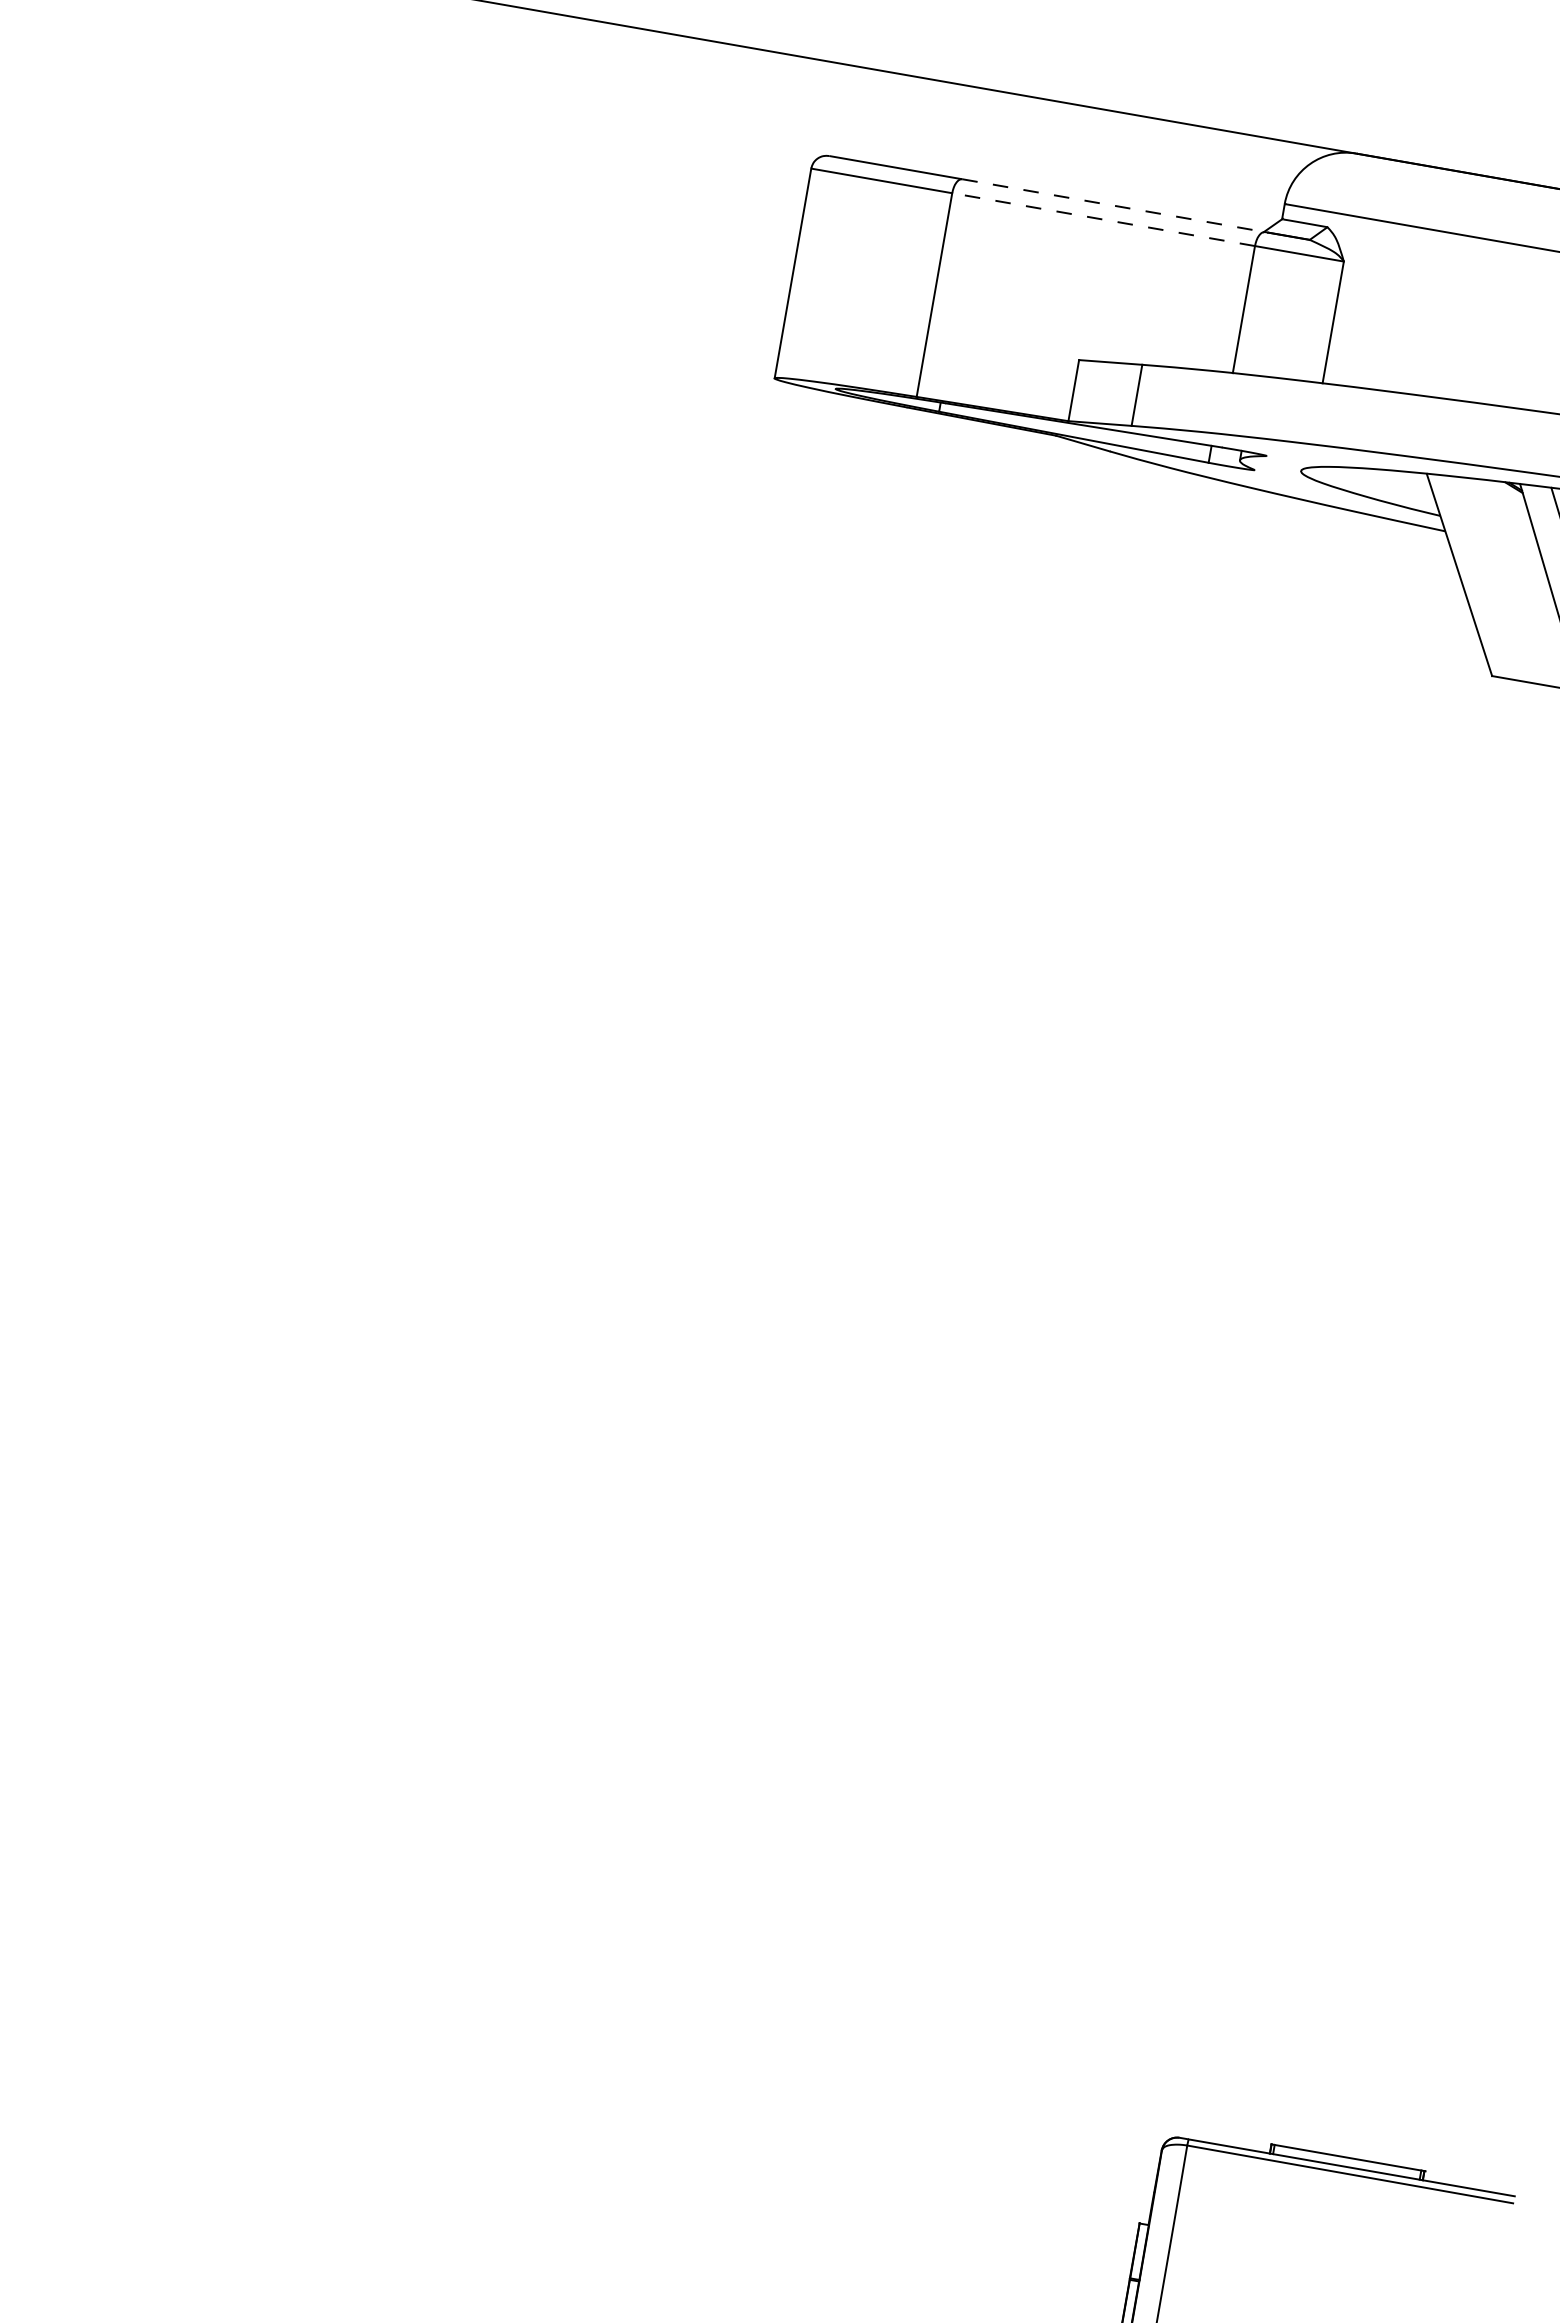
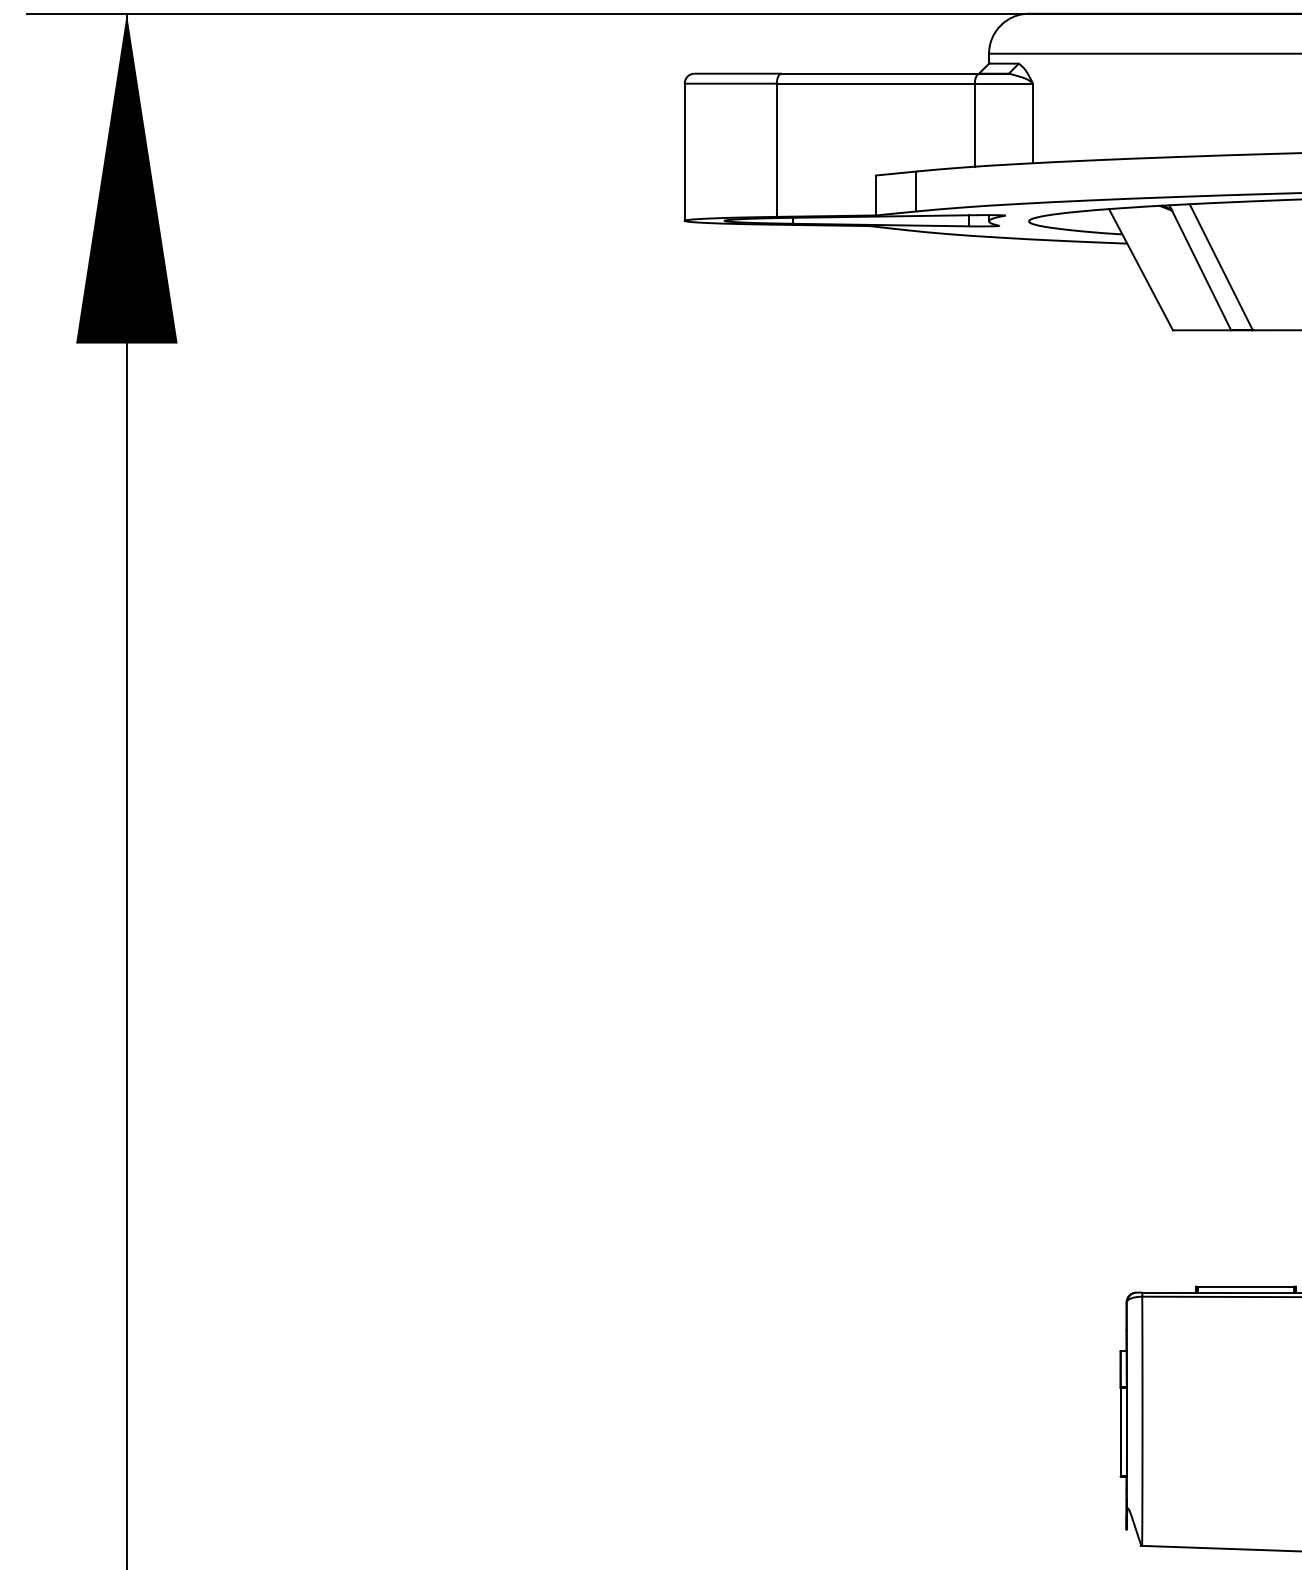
line: (1114, 205) -> (881, 73), dashed -> solid
line: (1103, 219) -> (875, 83), dashed -> solid

